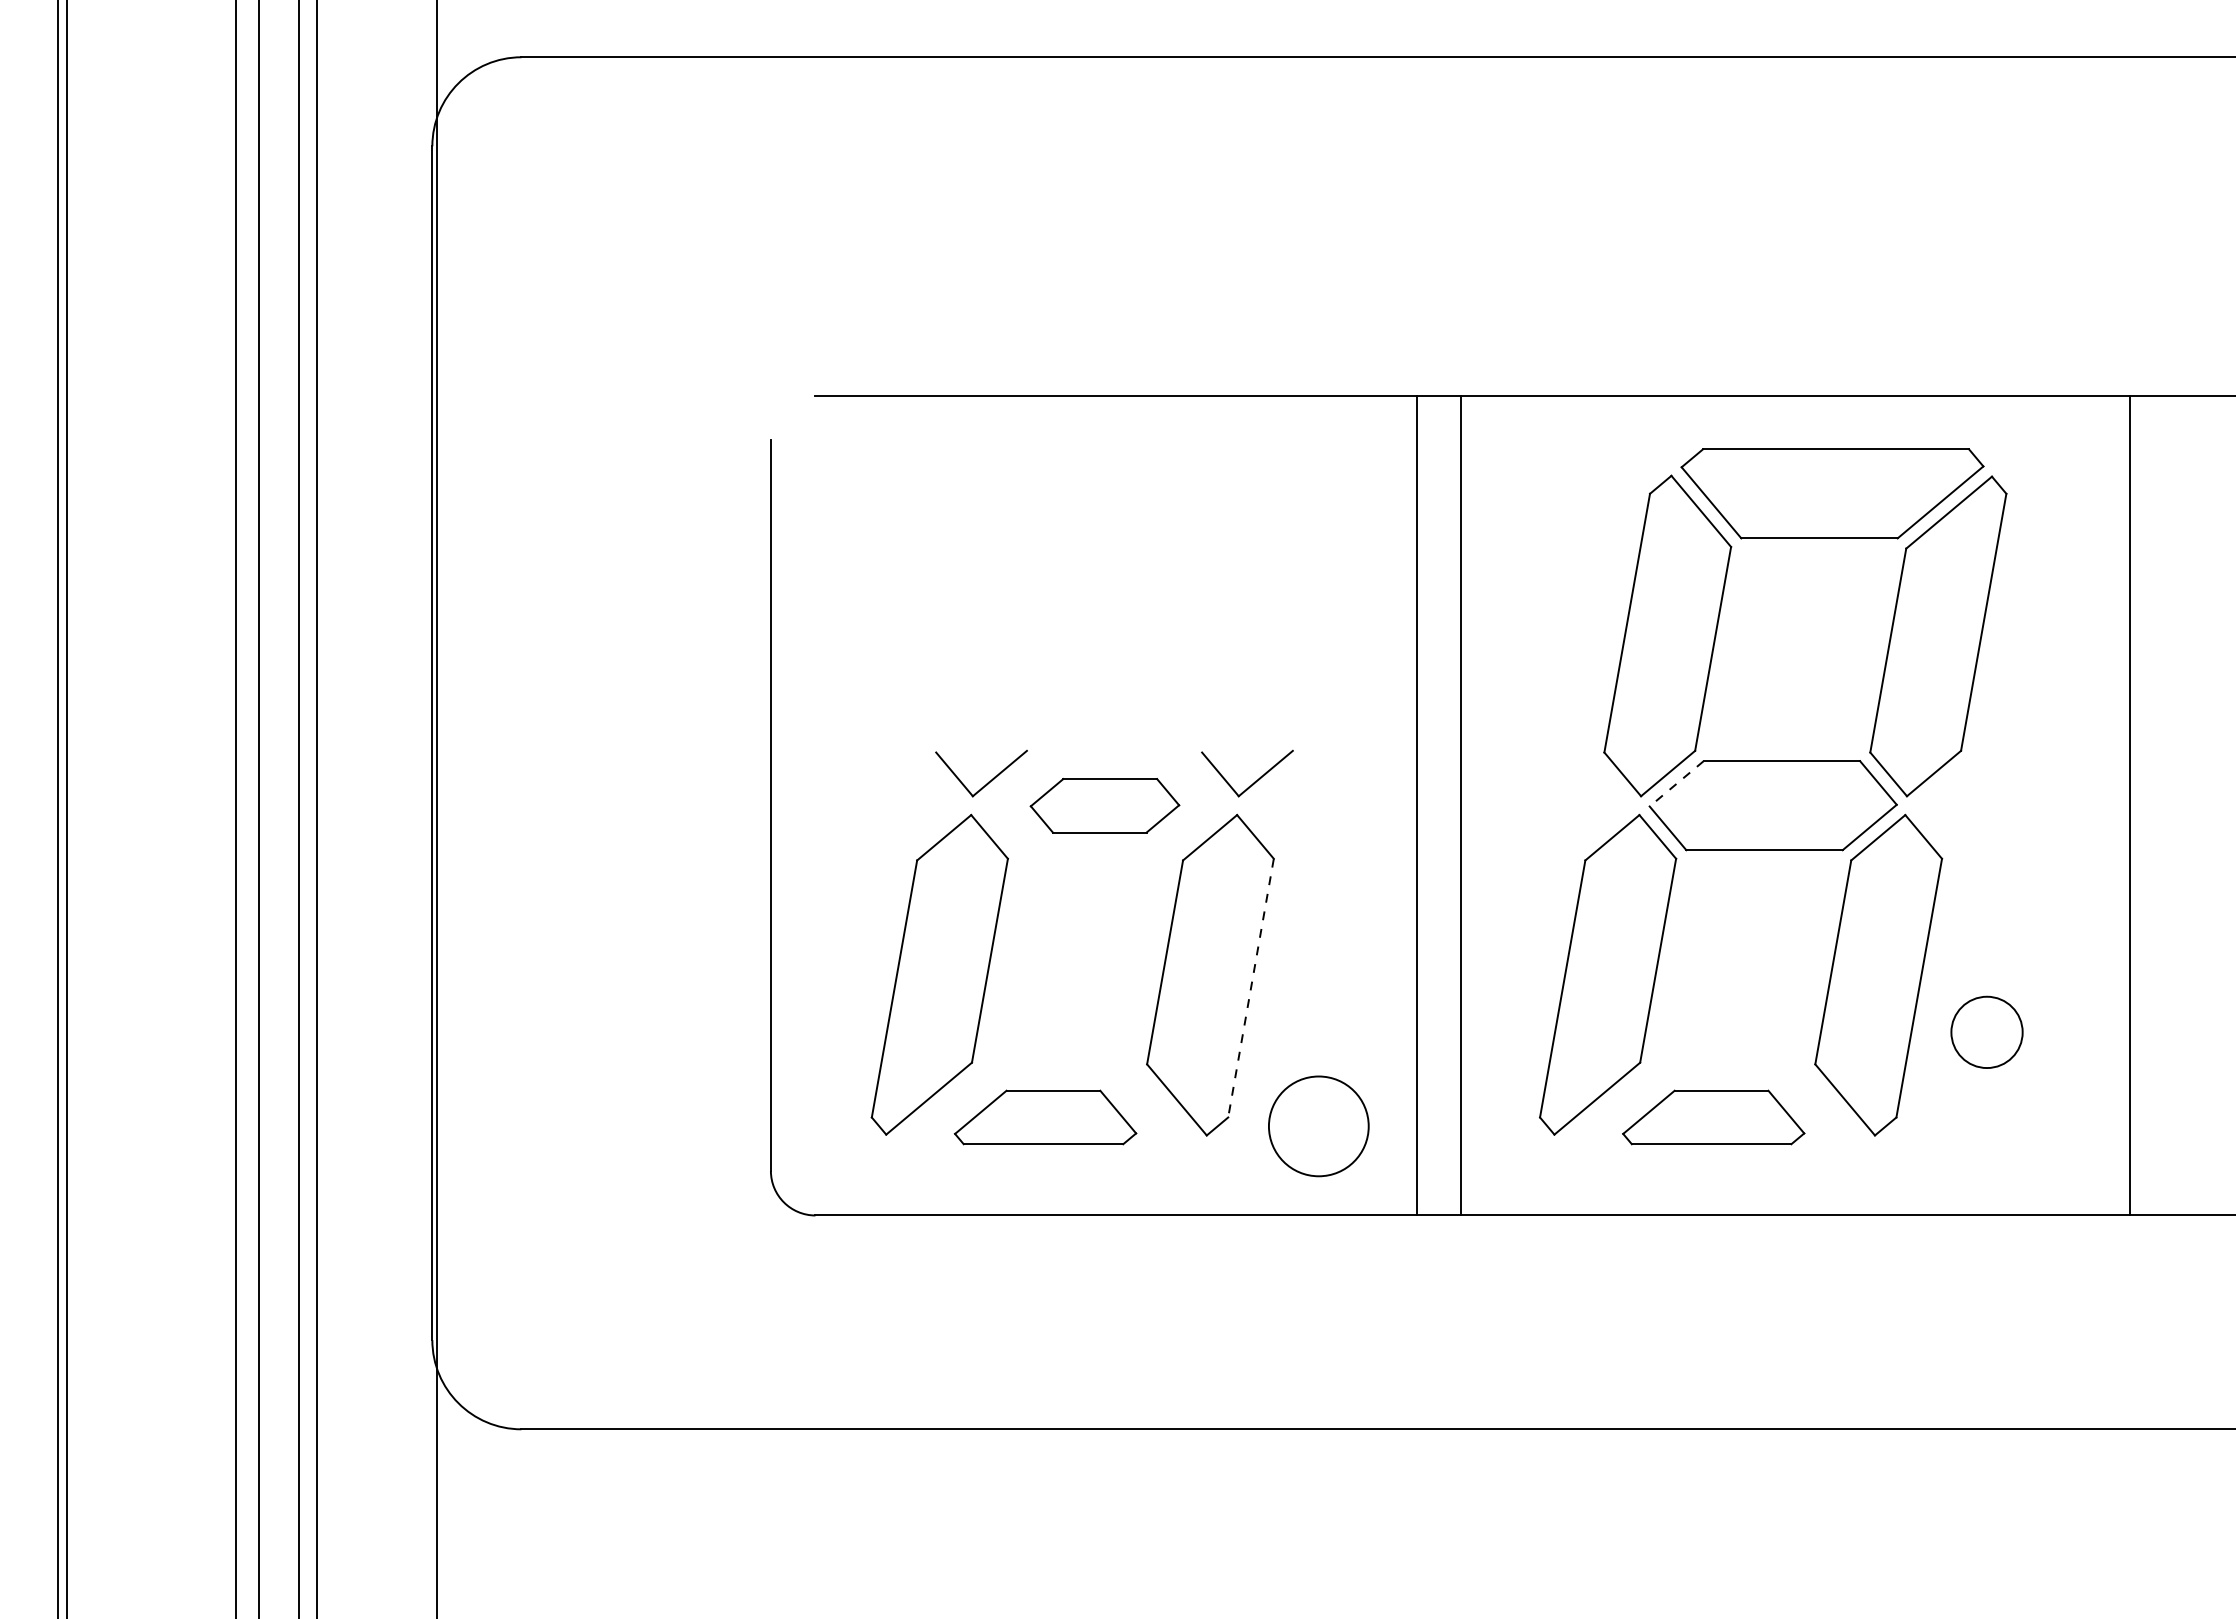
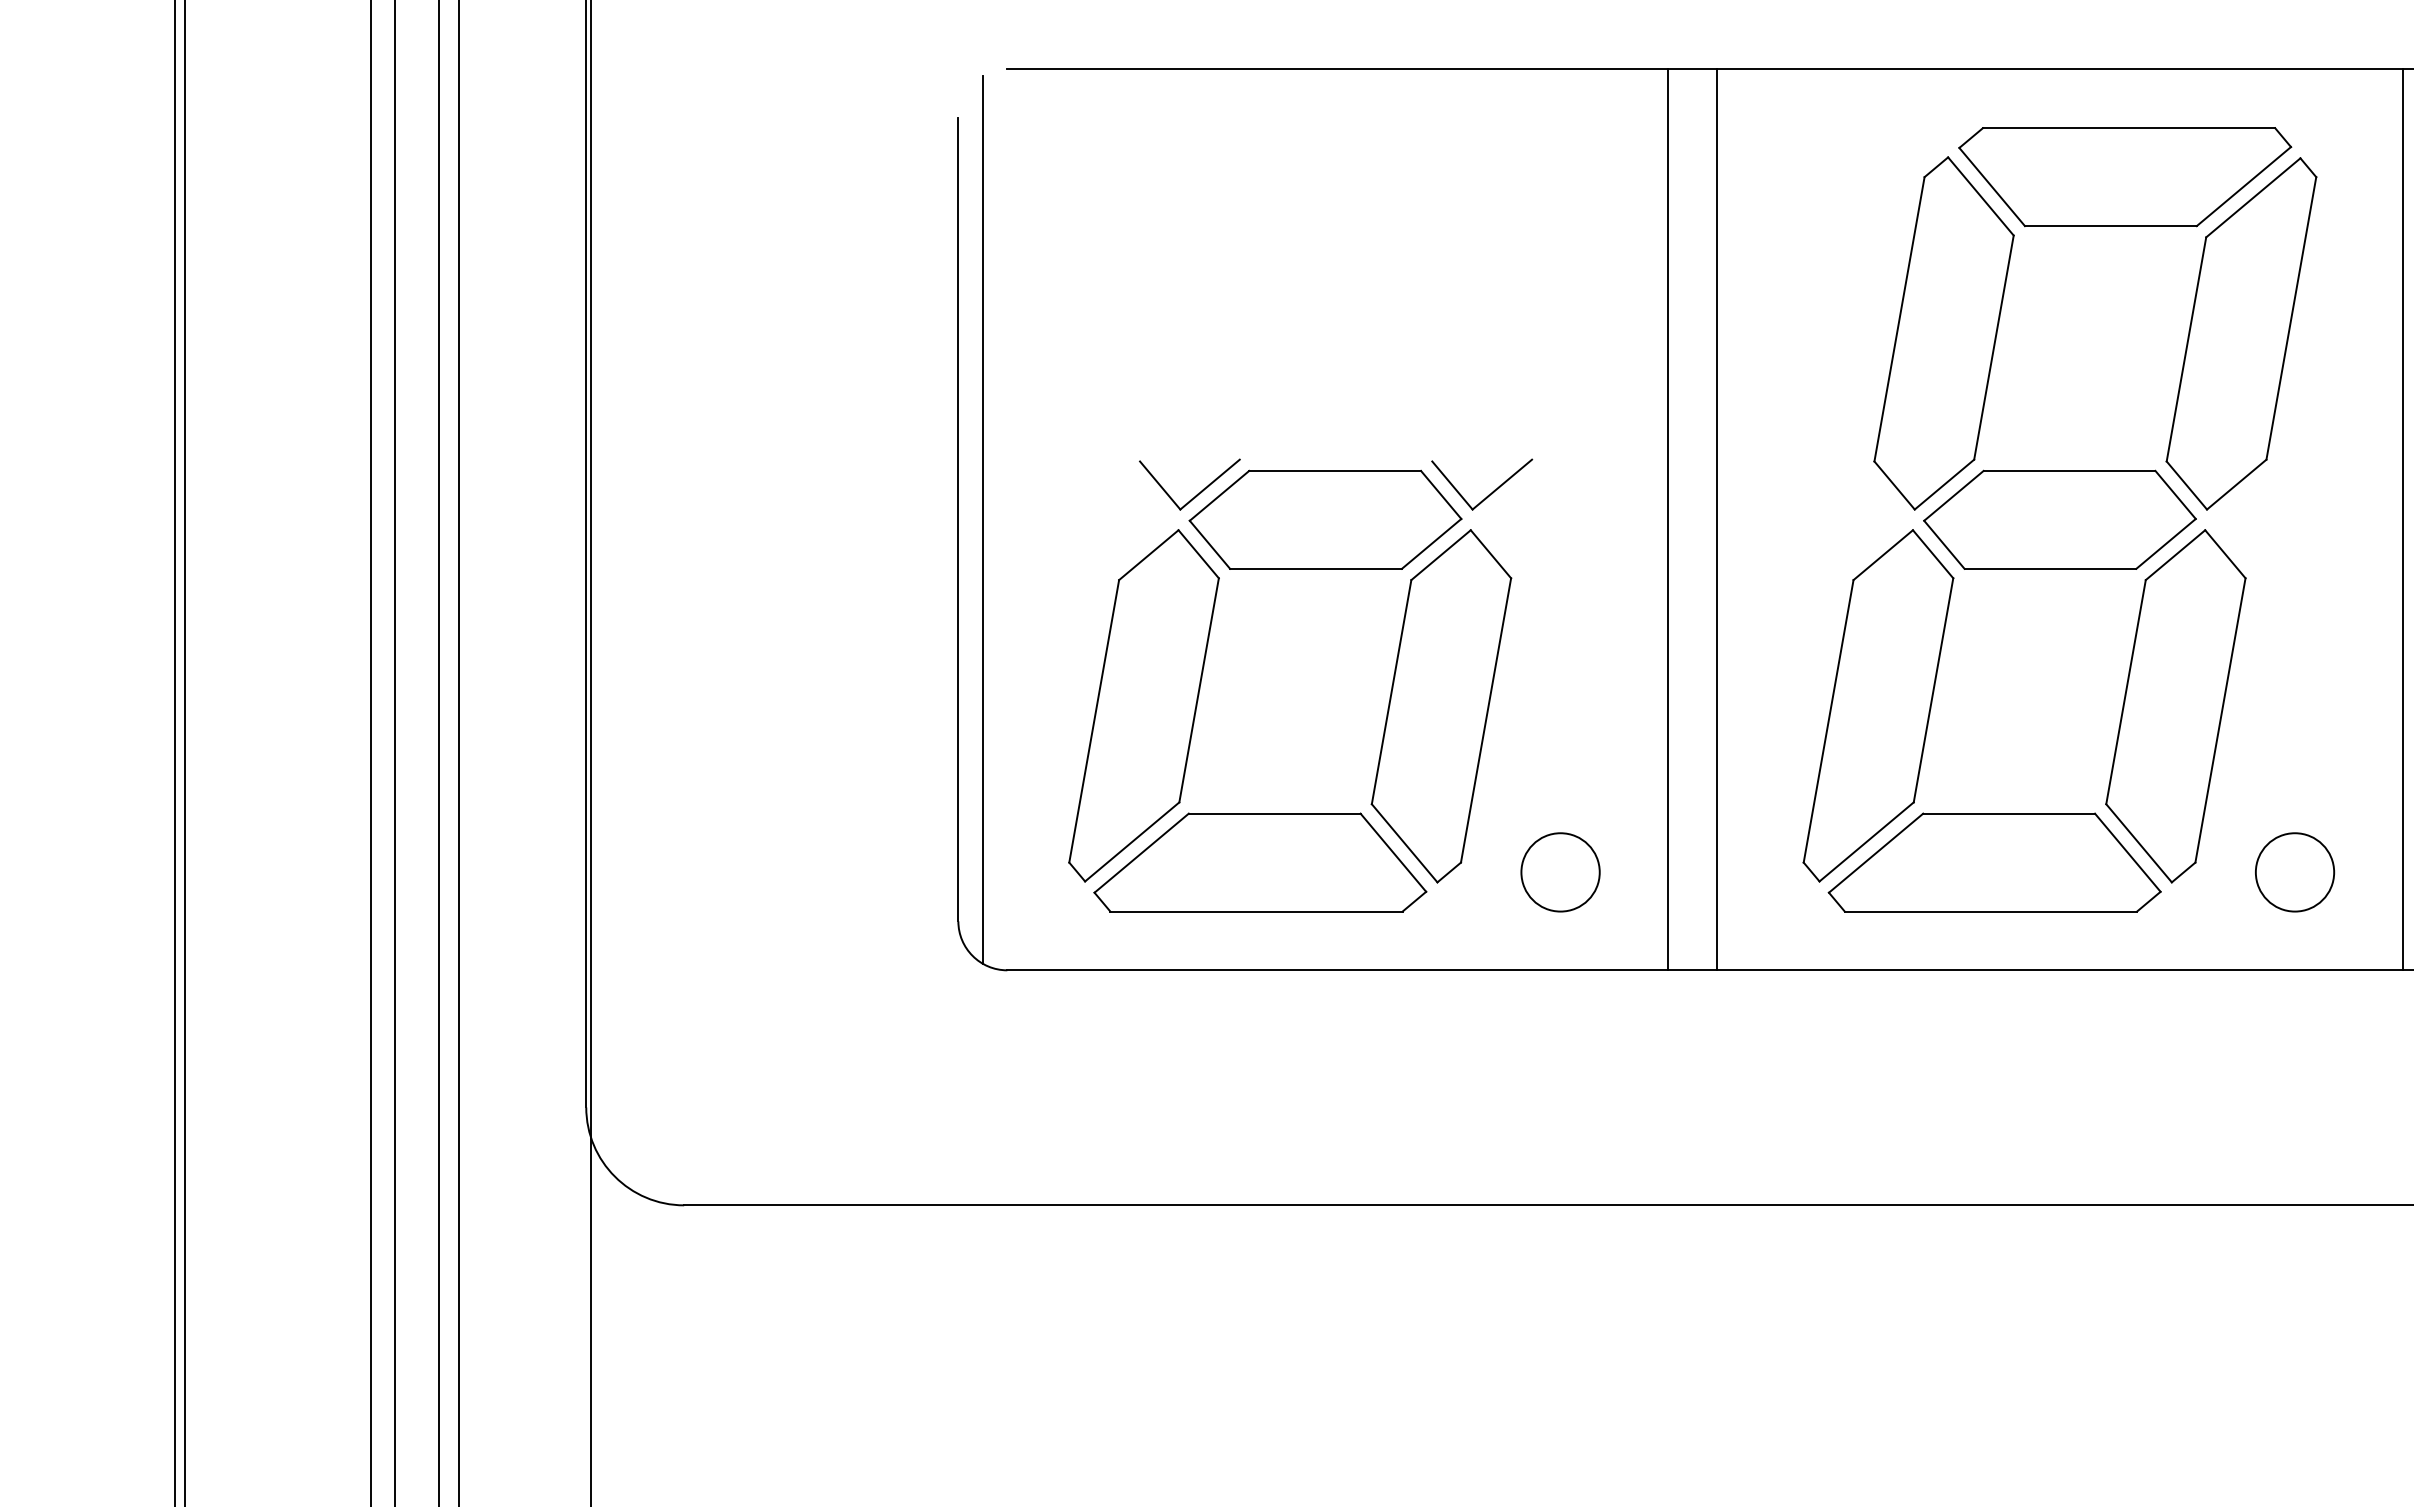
line: (1676, 784) -> (1953, 496), dashed -> solid
line: (793, 805) -> (983, 519), added
part: (1104, 805) -> (1325, 519), size x1.67
line: (2085, 805) -> (2403, 519), added
line: (1250, 988) -> (1485, 720), dashed -> solid
circle: (1986, 1031) -> (2294, 871), moved
part: (1045, 1117) -> (1260, 862), size x1.67
part: (1713, 1117) -> (1994, 862), size x1.67
circle: (1318, 1126) -> (1560, 872), size x0.71

